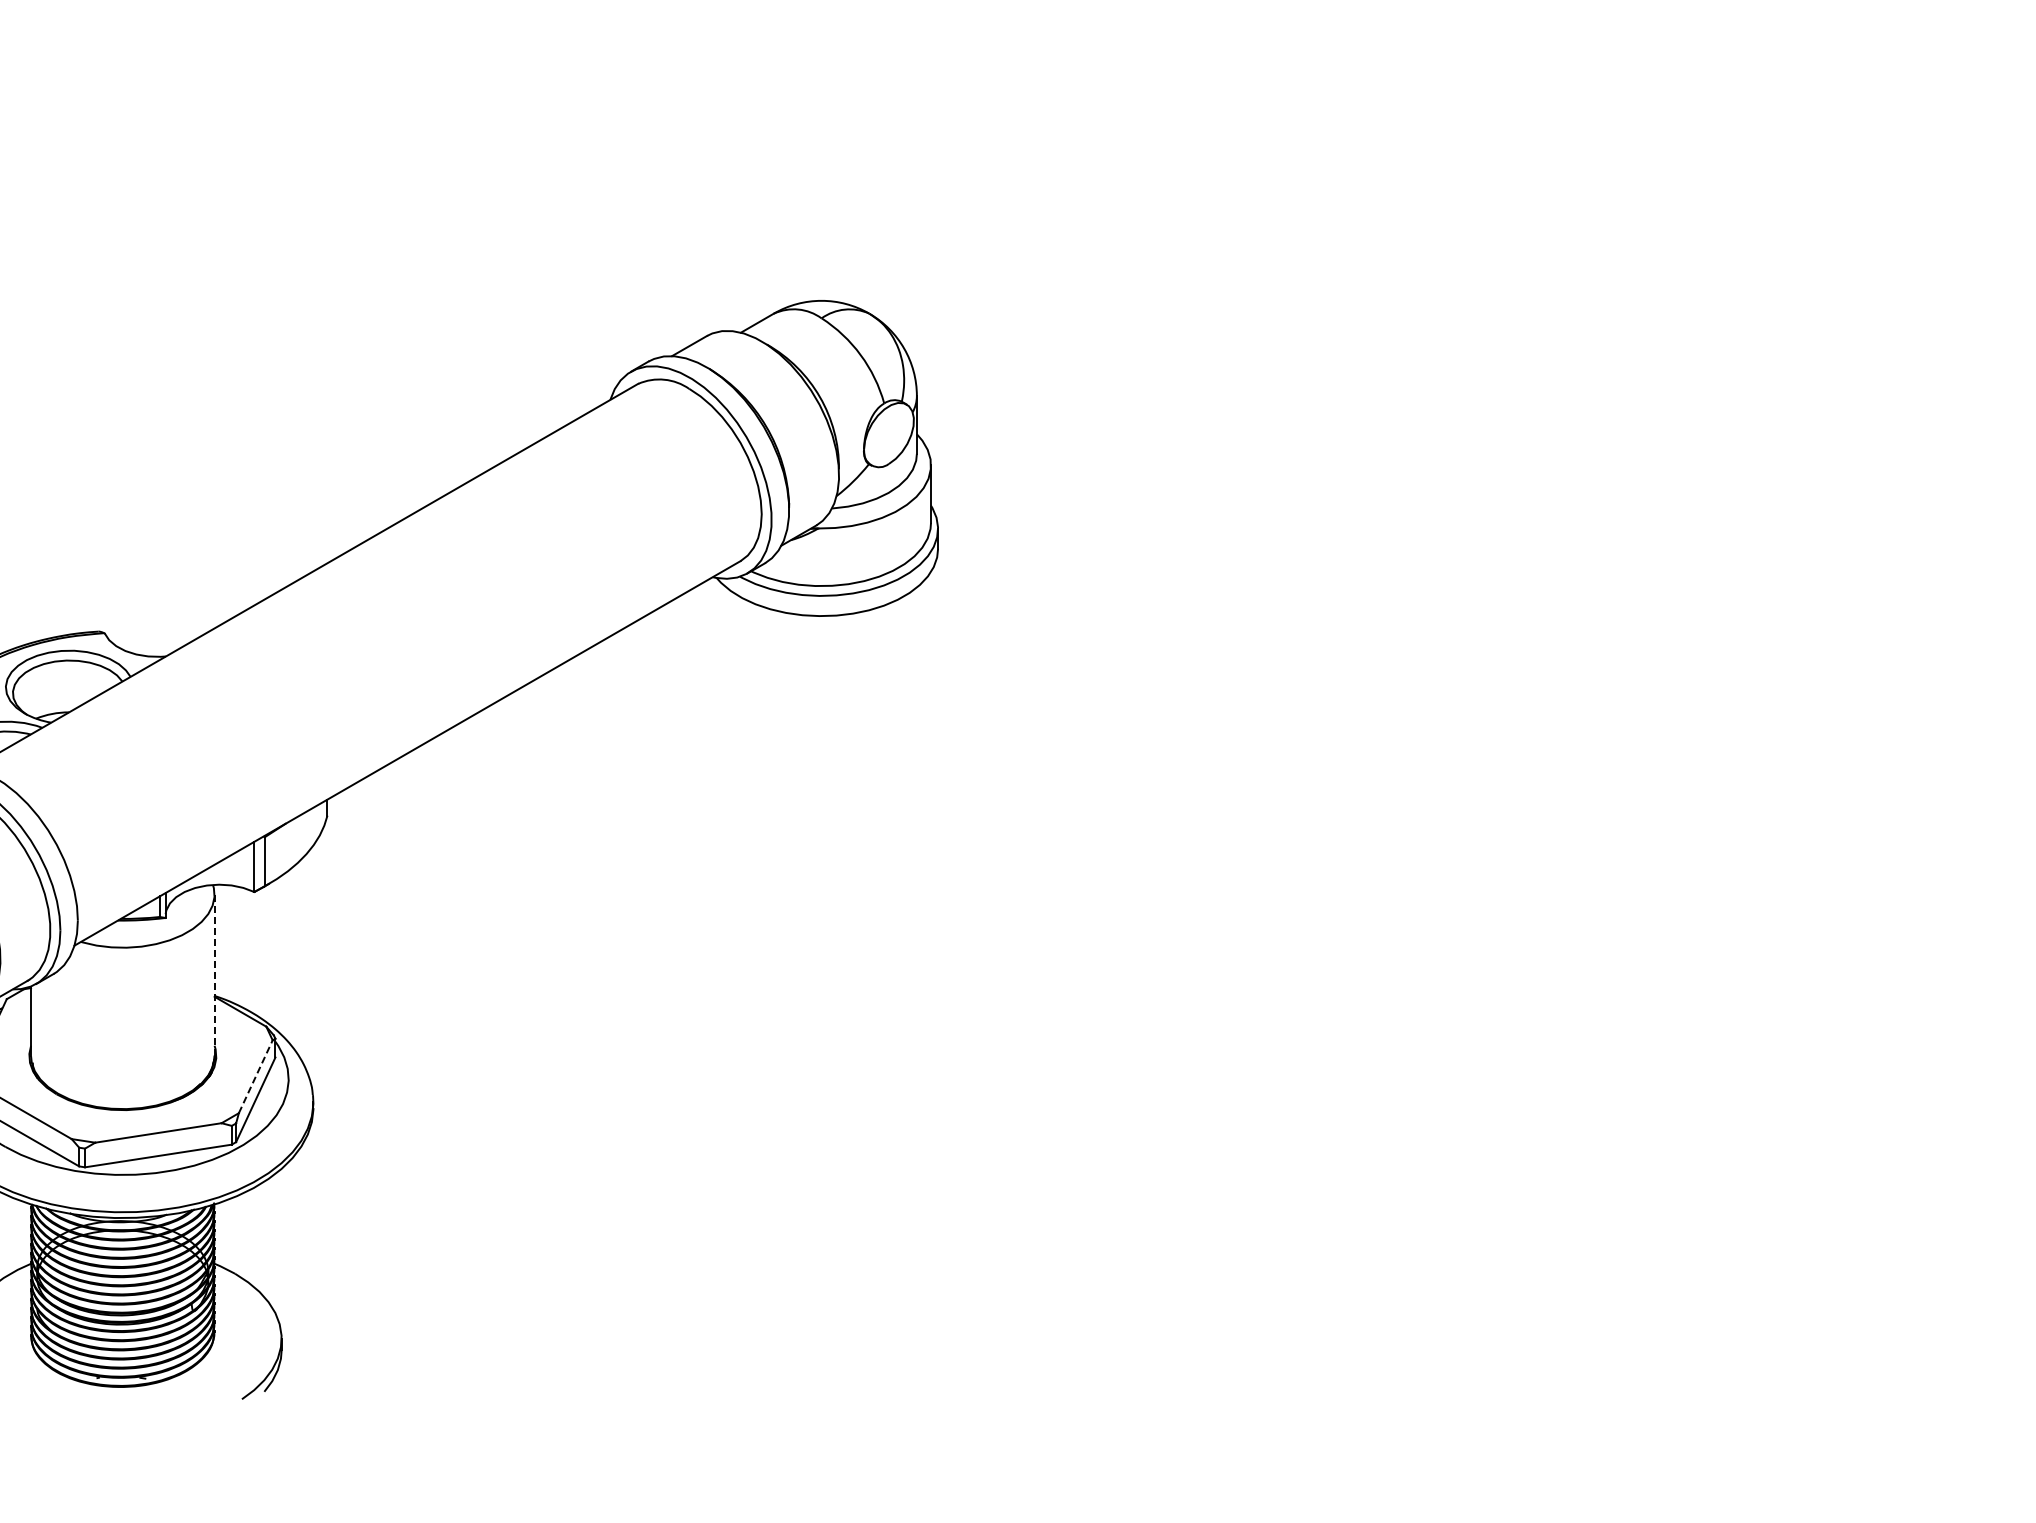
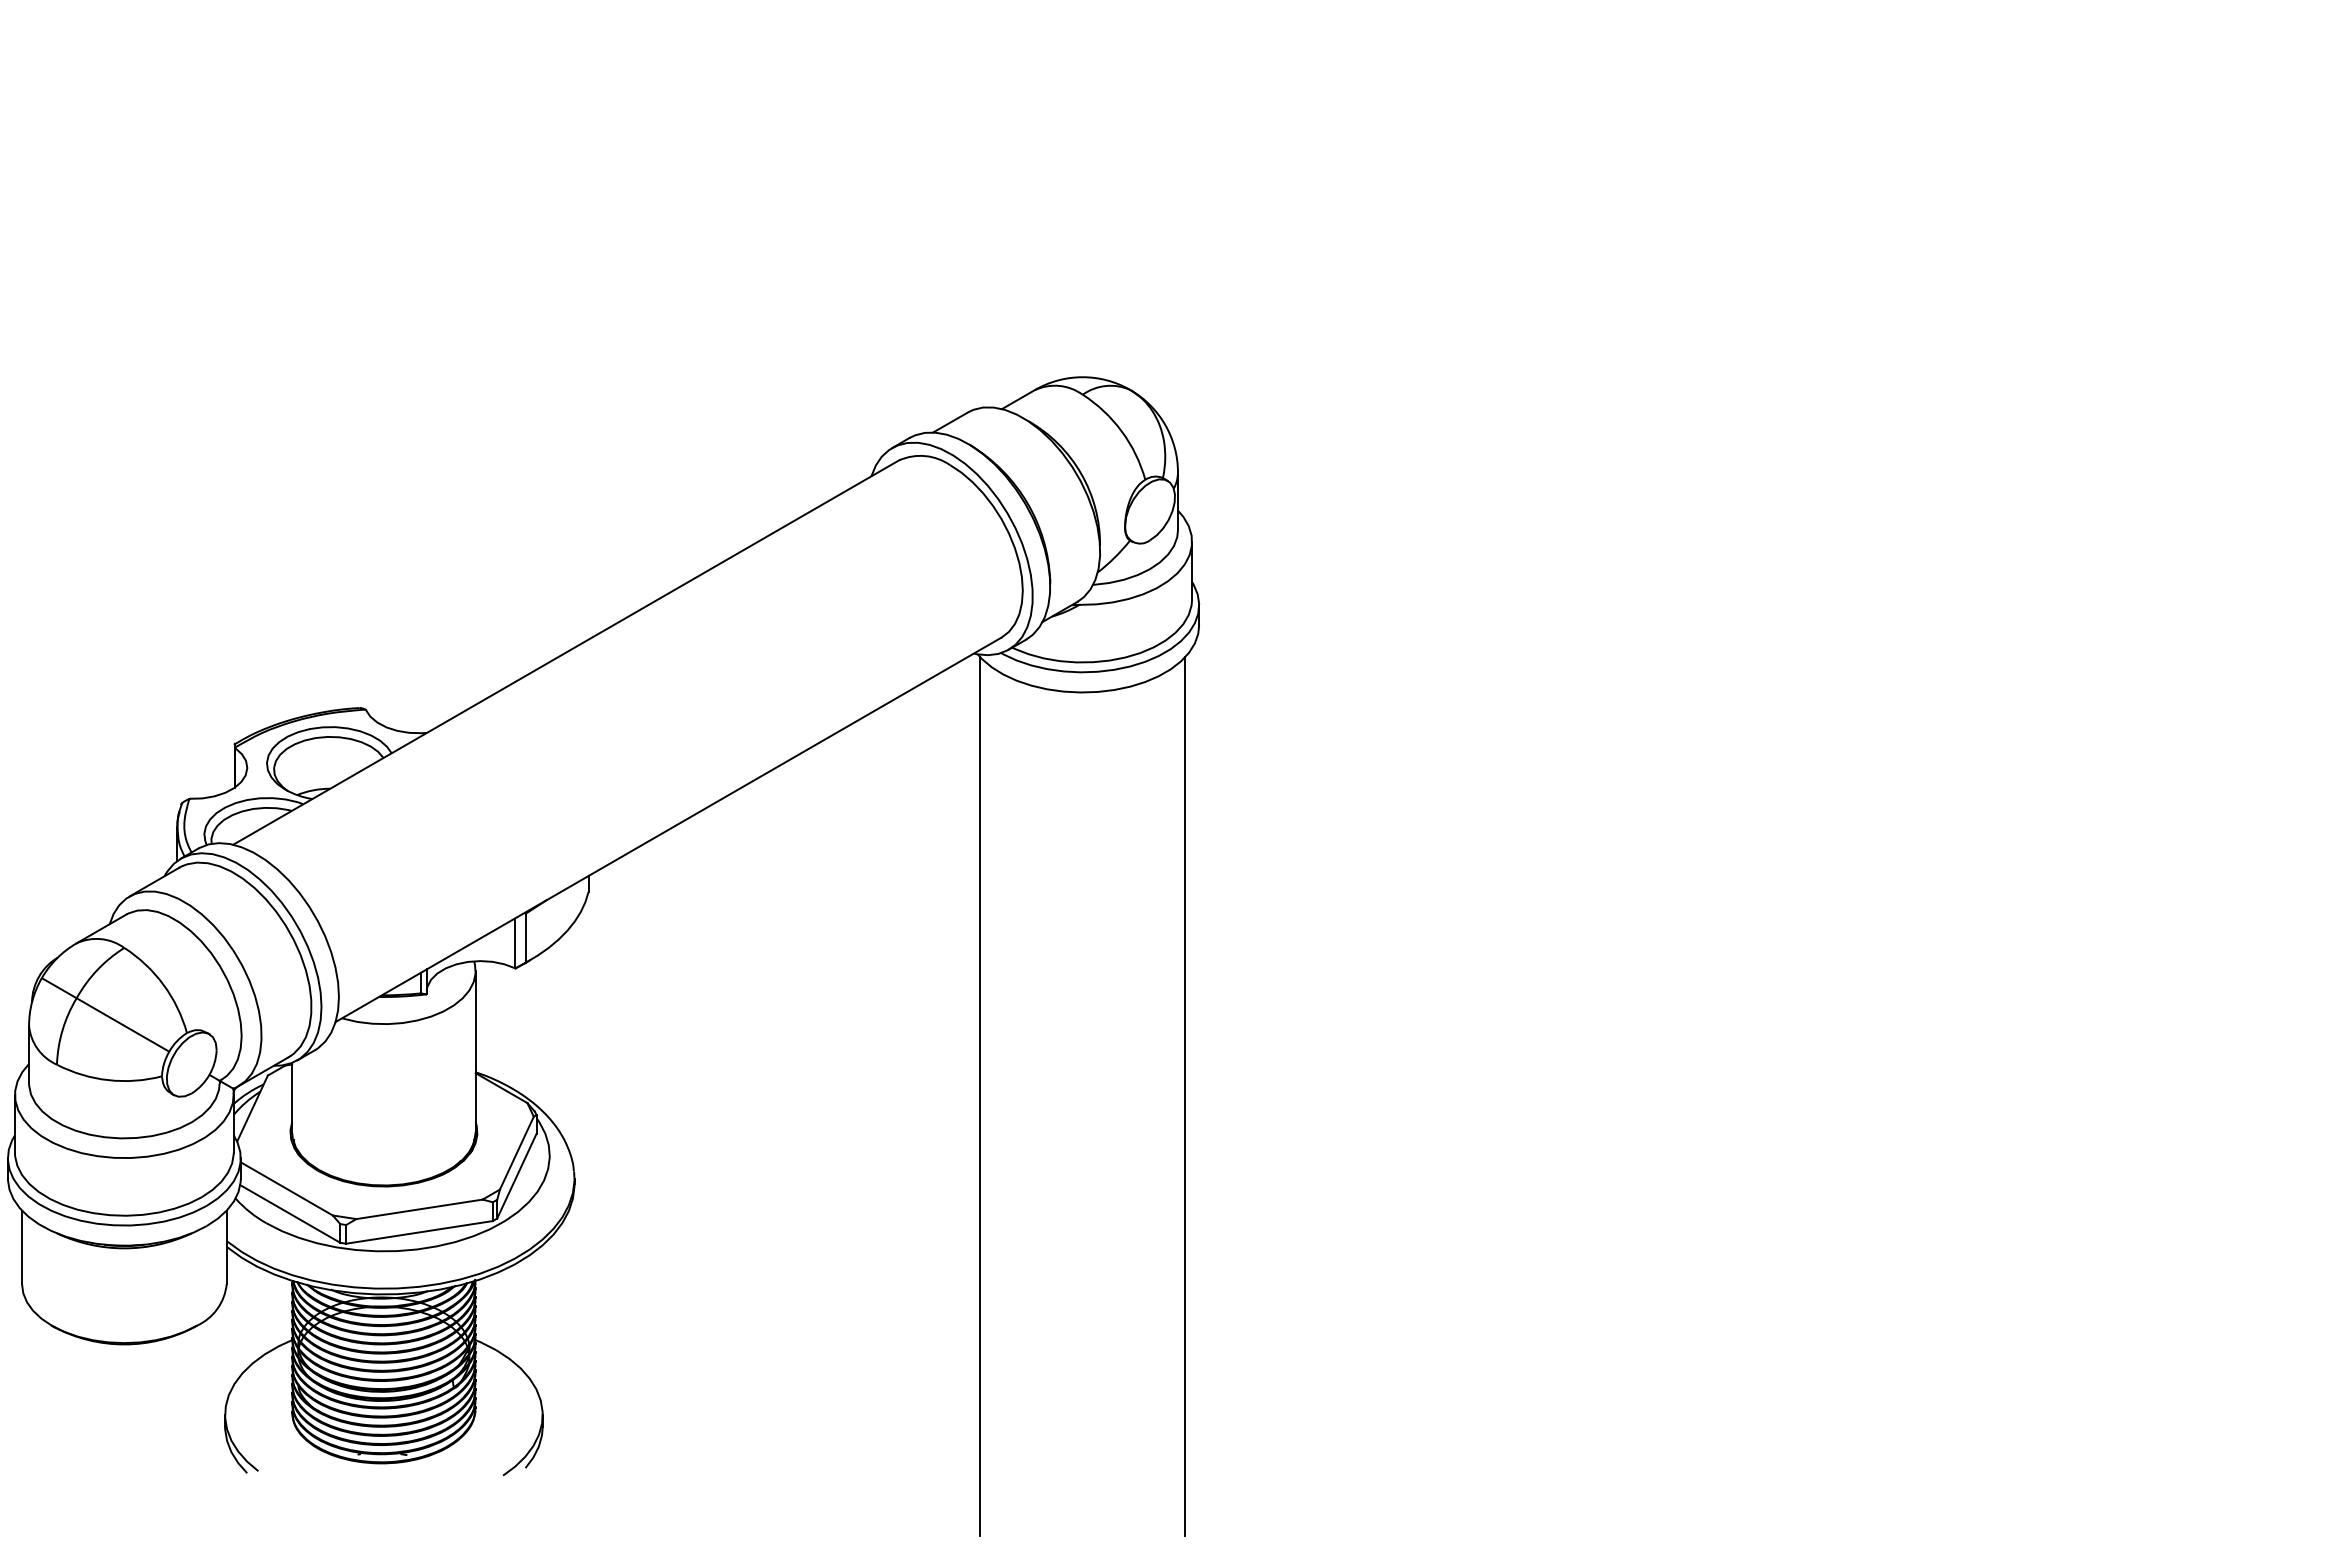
line: (214, 975) -> (475, 1051), dashed -> solid
line: (719, 1020) -> (980, 1096), added
line: (924, 1020) -> (1185, 1096), added
line: (256, 1076) -> (517, 1152), dashed -> solid

